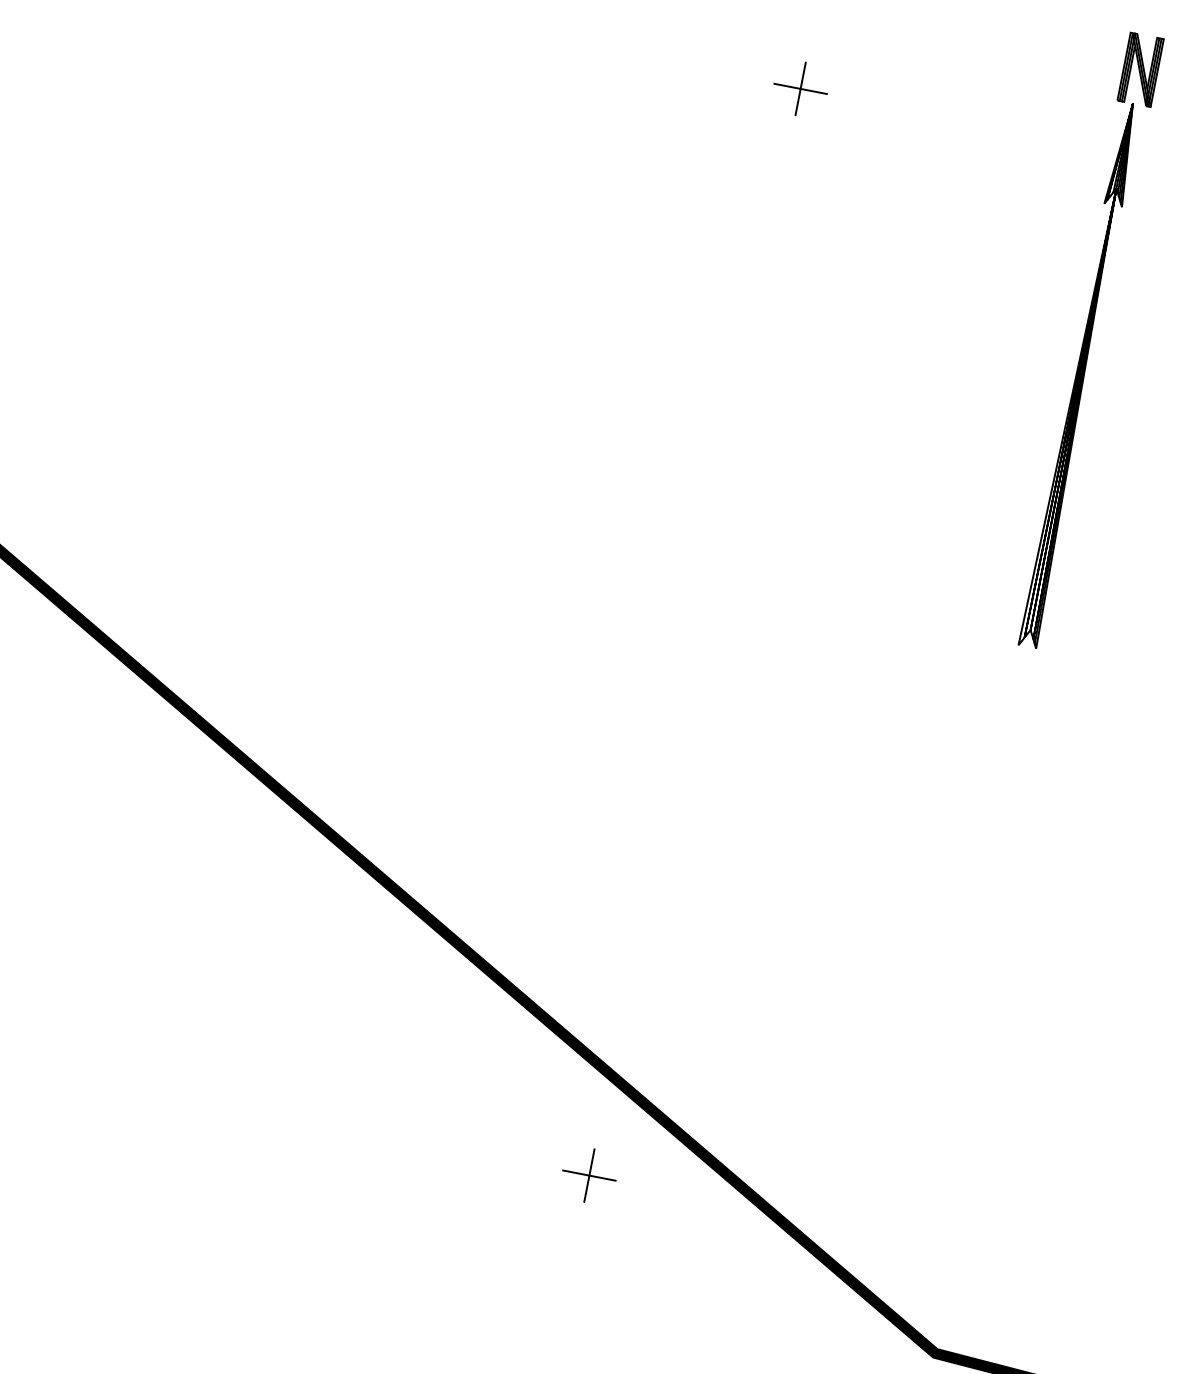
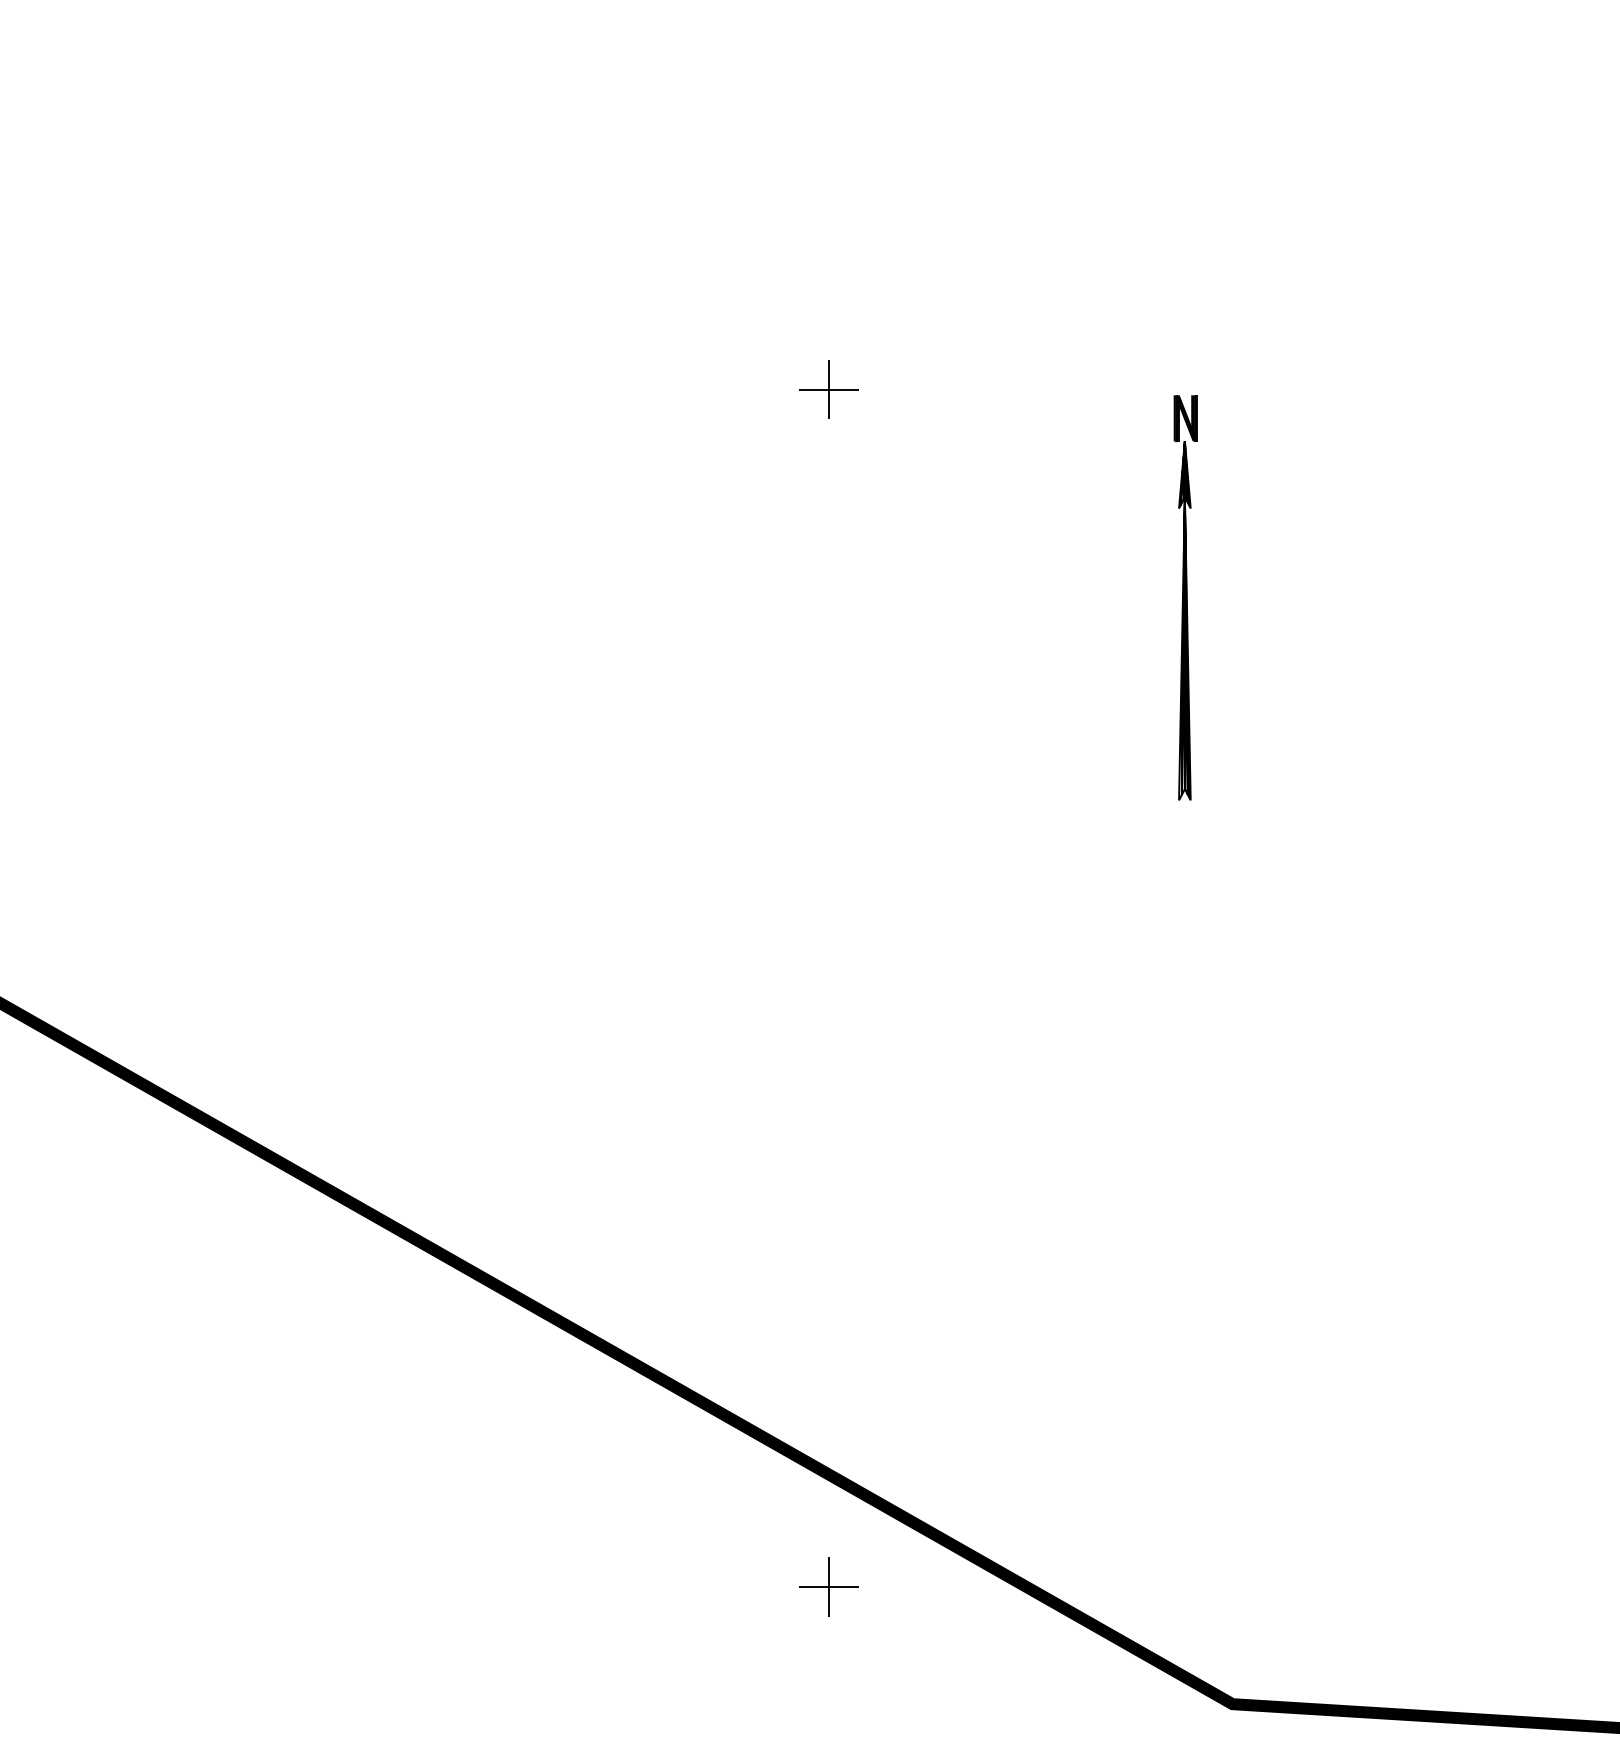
part: (1087, 340) -> (1185, 597), size x0.6

